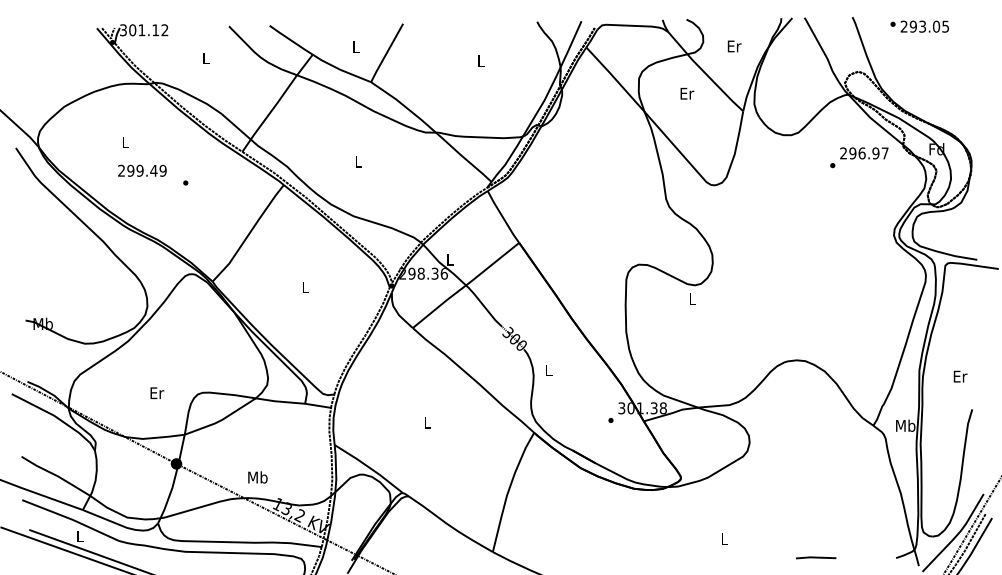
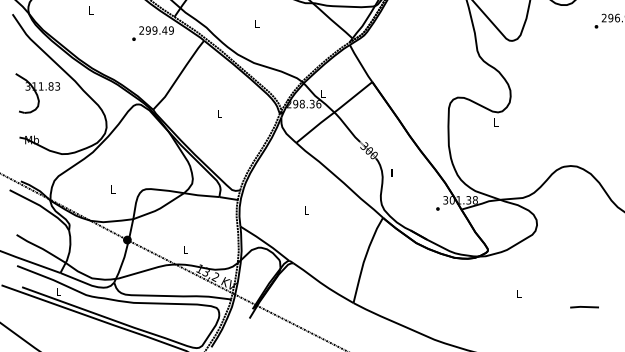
text: (142, 170) -> (156, 30), moved
part: (51, 258) -> (38, 93), added
text: (157, 393) -> (113, 189), Er -> L
text: (257, 477) -> (185, 249), Mb -> L

